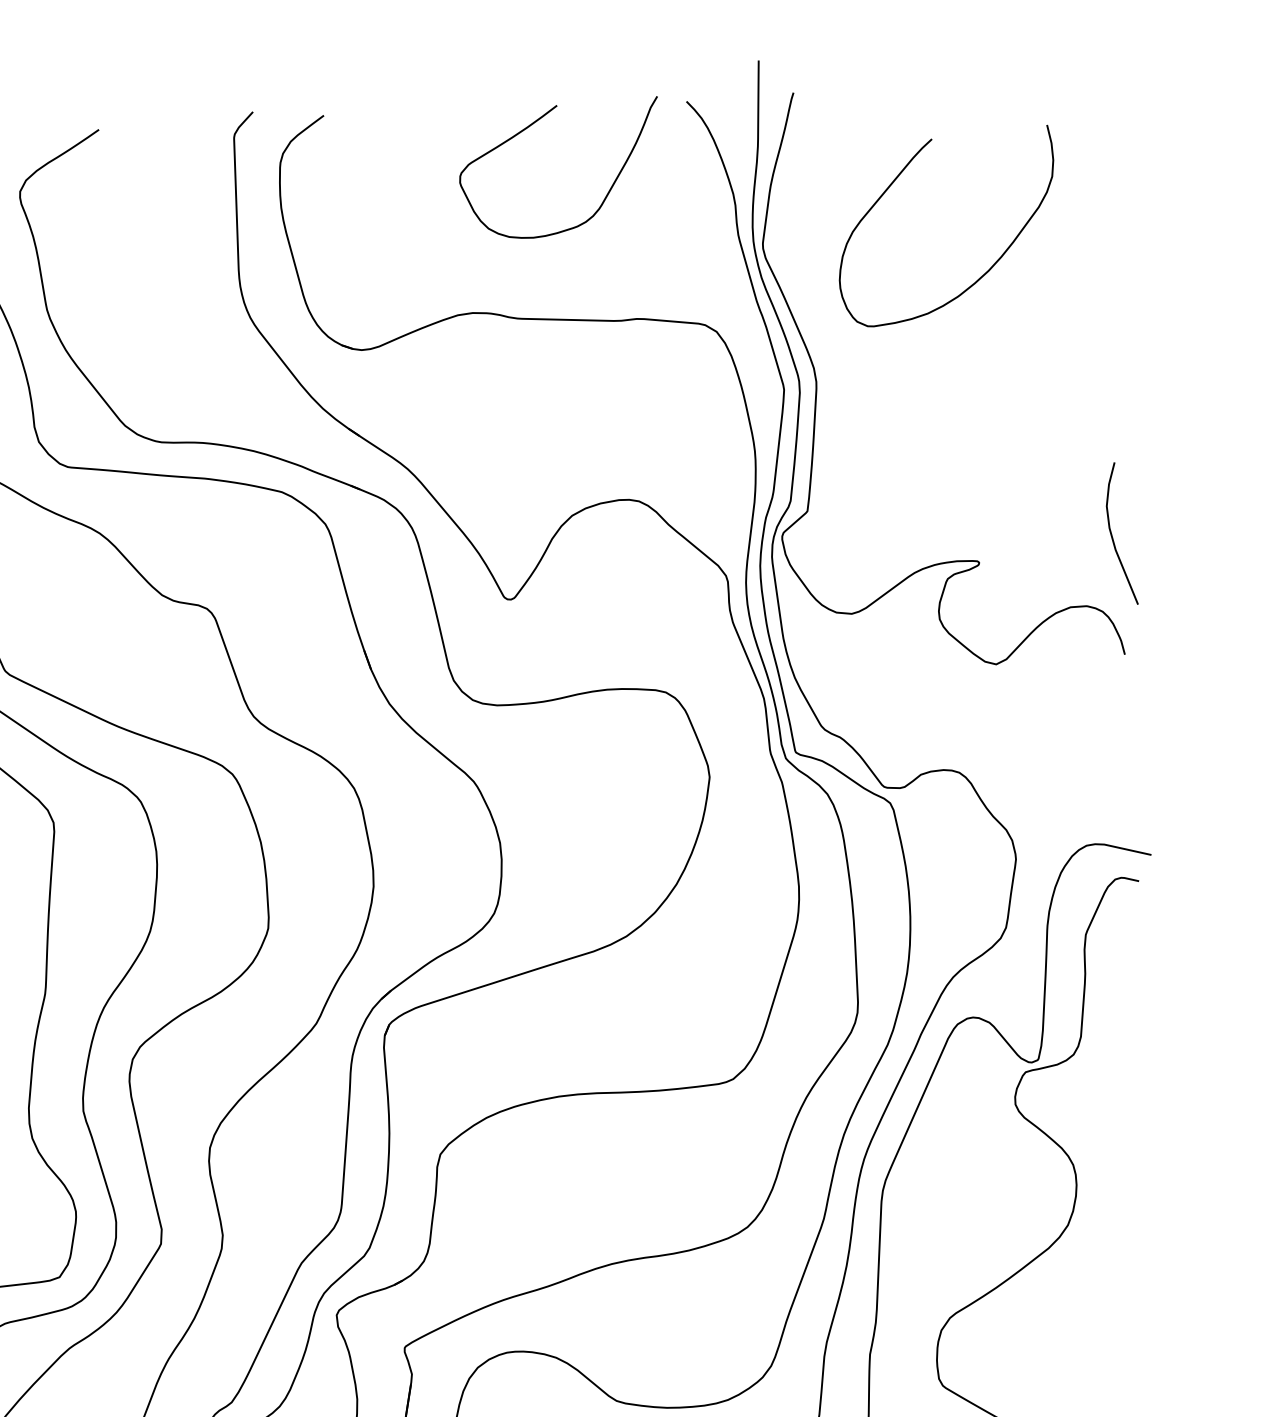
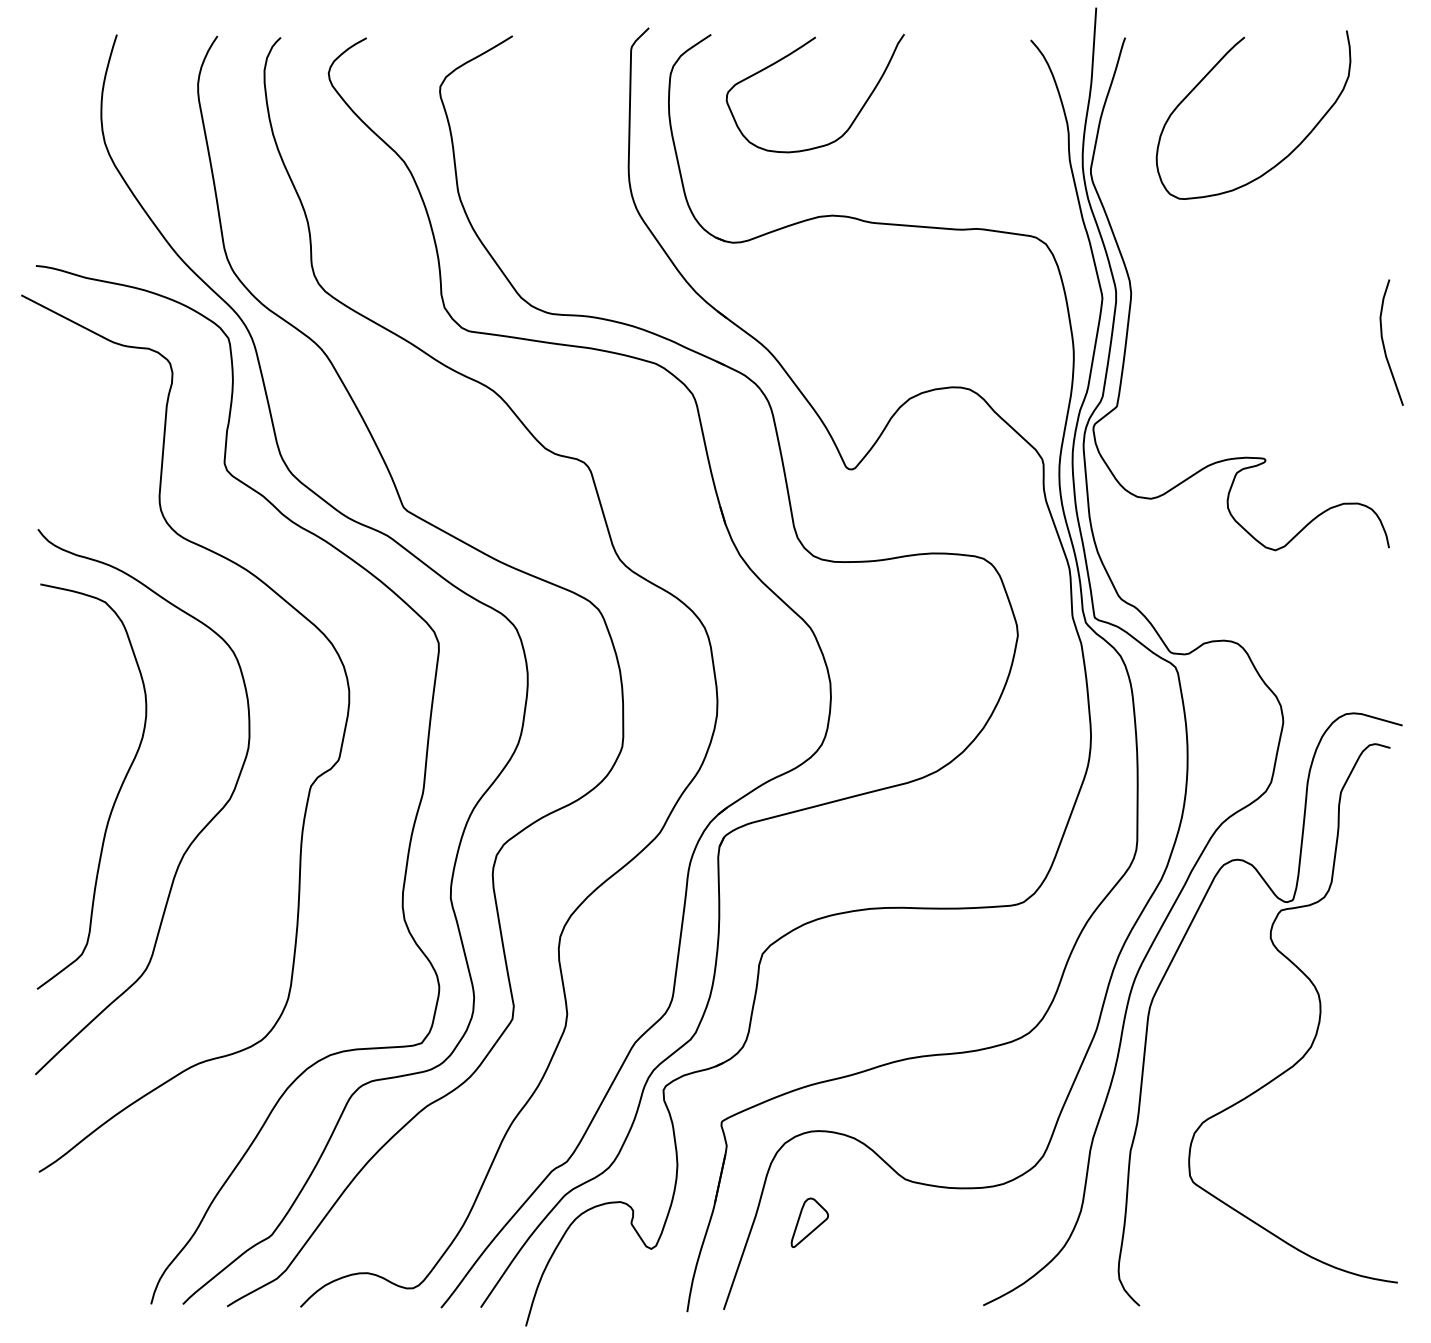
curve: (532, 125) -> (793, 53), moved
curve: (985, 271) -> (1285, 156), moved
curve: (1113, 535) -> (1384, 343), moved

